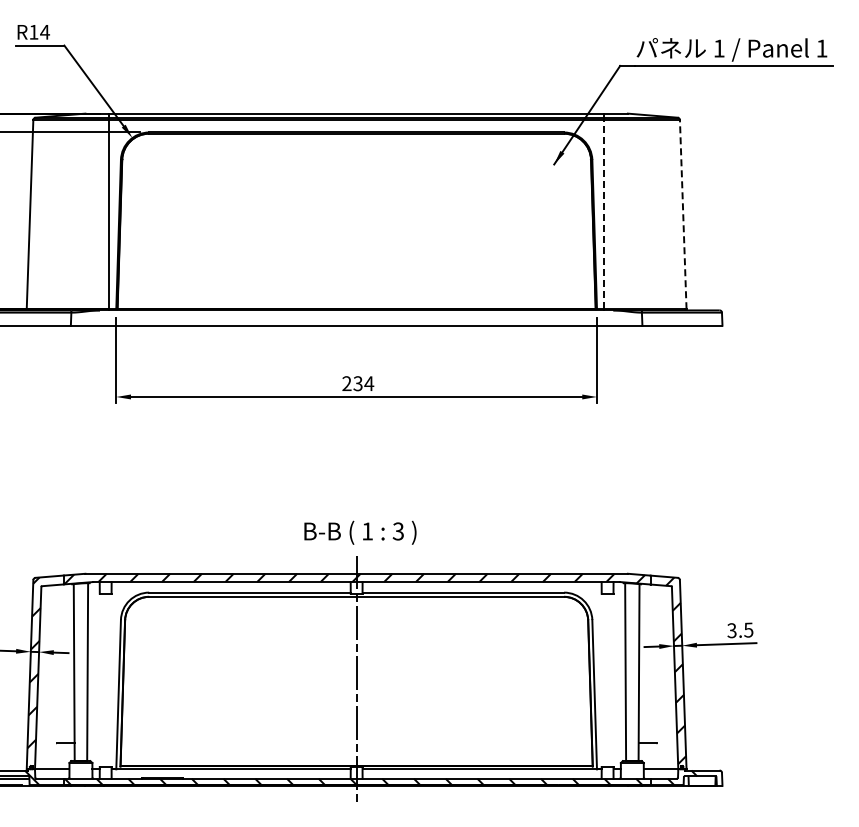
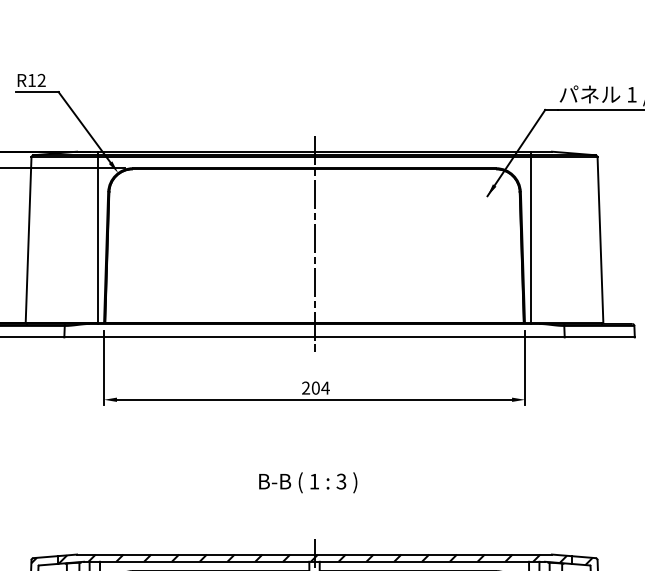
text: (44, 31) -> (41, 79), R14 -> R12
line: (604, 214) -> (531, 240), dashed -> solid
line: (683, 214) -> (600, 240), dashed -> solid
line: (356, 219) -> (314, 244), added
text: (357, 383) -> (315, 387), 234 -> 204
text: (360, 532) -> (308, 482), moved

